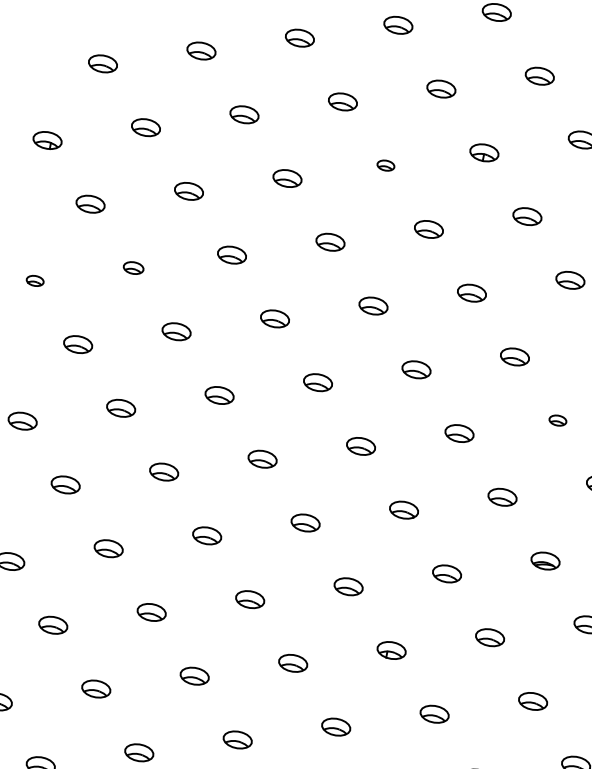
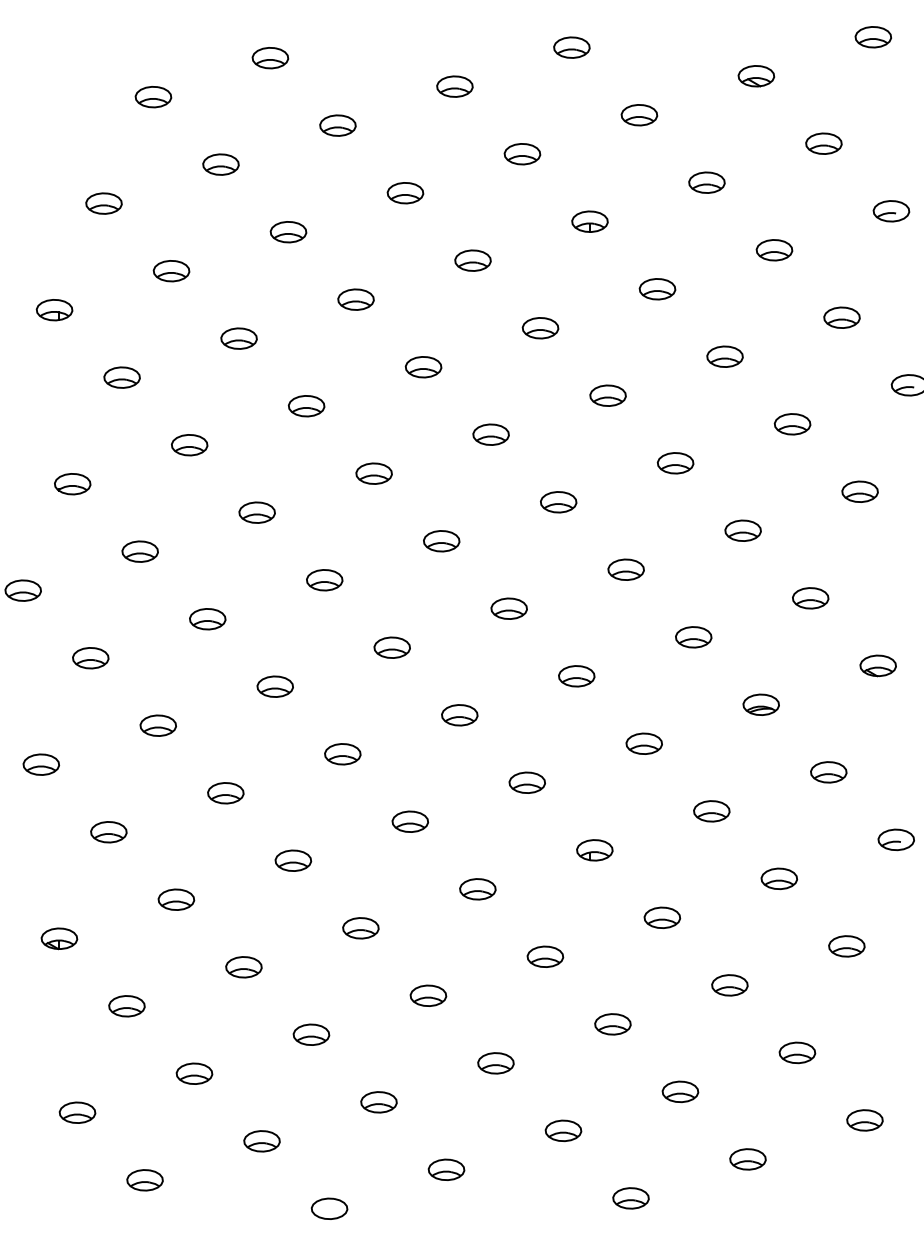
part: (385, 165) -> (472, 260), size x1.67
part: (133, 268) -> (189, 445), size x1.43
part: (34, 281) -> (72, 484), size x1.67
part: (557, 420) -> (742, 530), size x1.67

